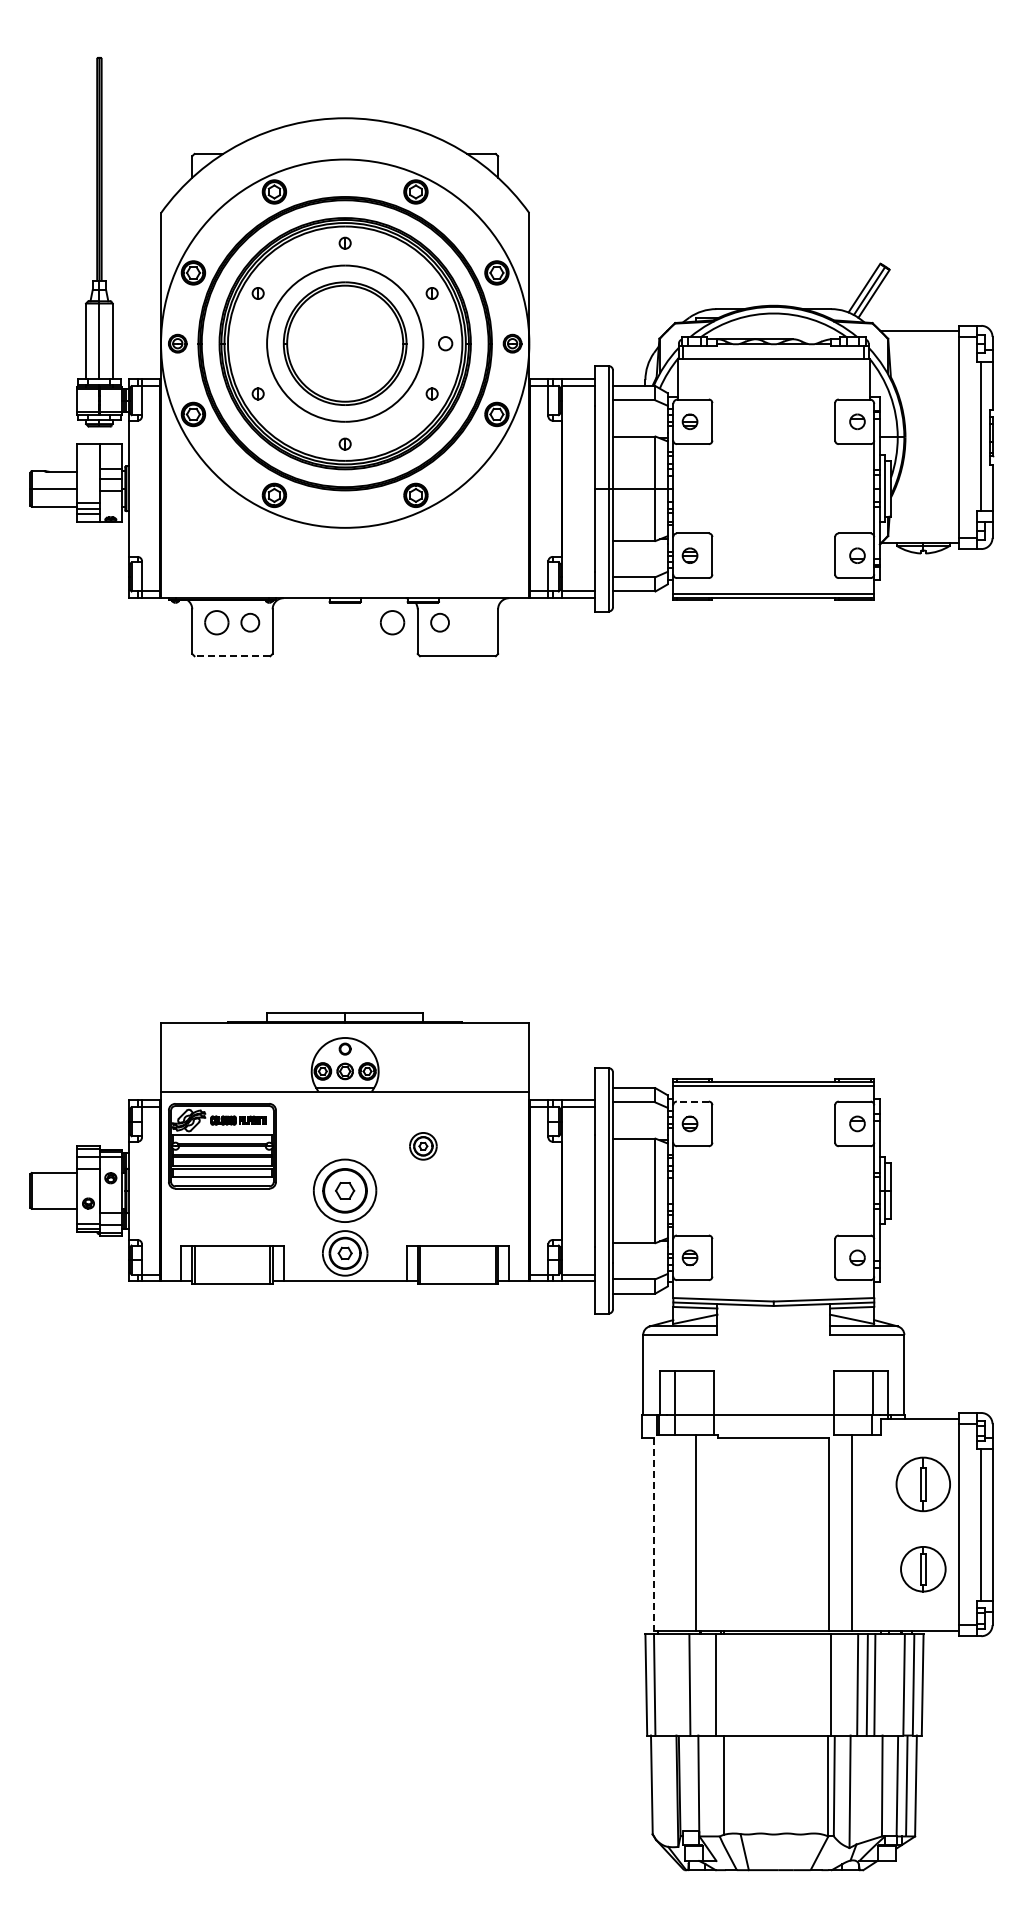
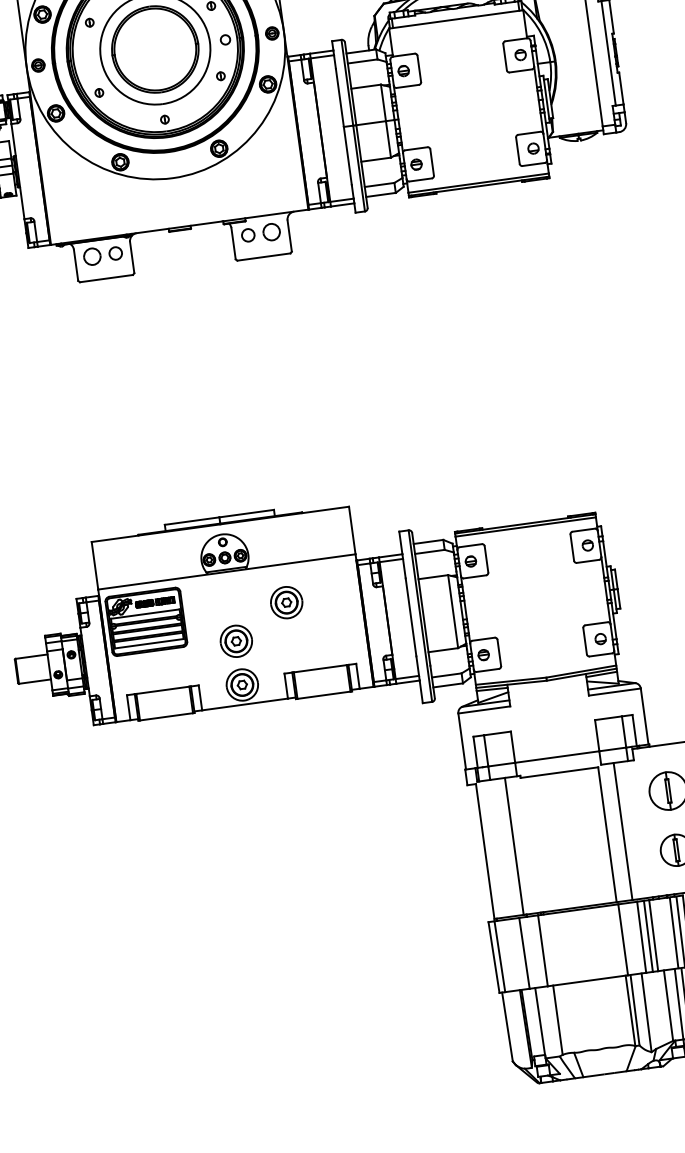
part: (392, 622) -> (271, 231), moved
line: (232, 656) -> (106, 278), dashed -> solid
line: (692, 1101) -> (470, 545), dashed -> solid
part: (423, 1146) -> (286, 602), size x1.67
part: (345, 1190) -> (236, 641), size x0.71
line: (654, 1534) -> (485, 851), dashed -> solid

